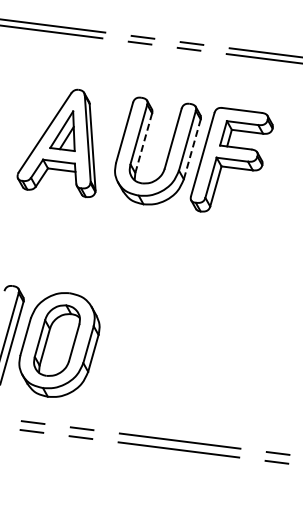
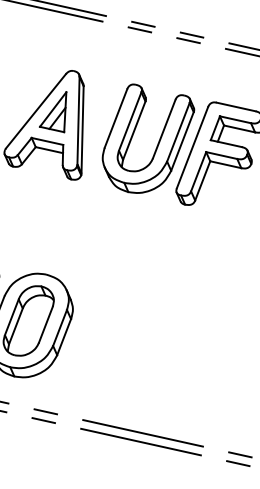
line: (143, 143) -> (134, 130), dashed -> solid
line: (192, 149) -> (182, 141), dashed -> solid

